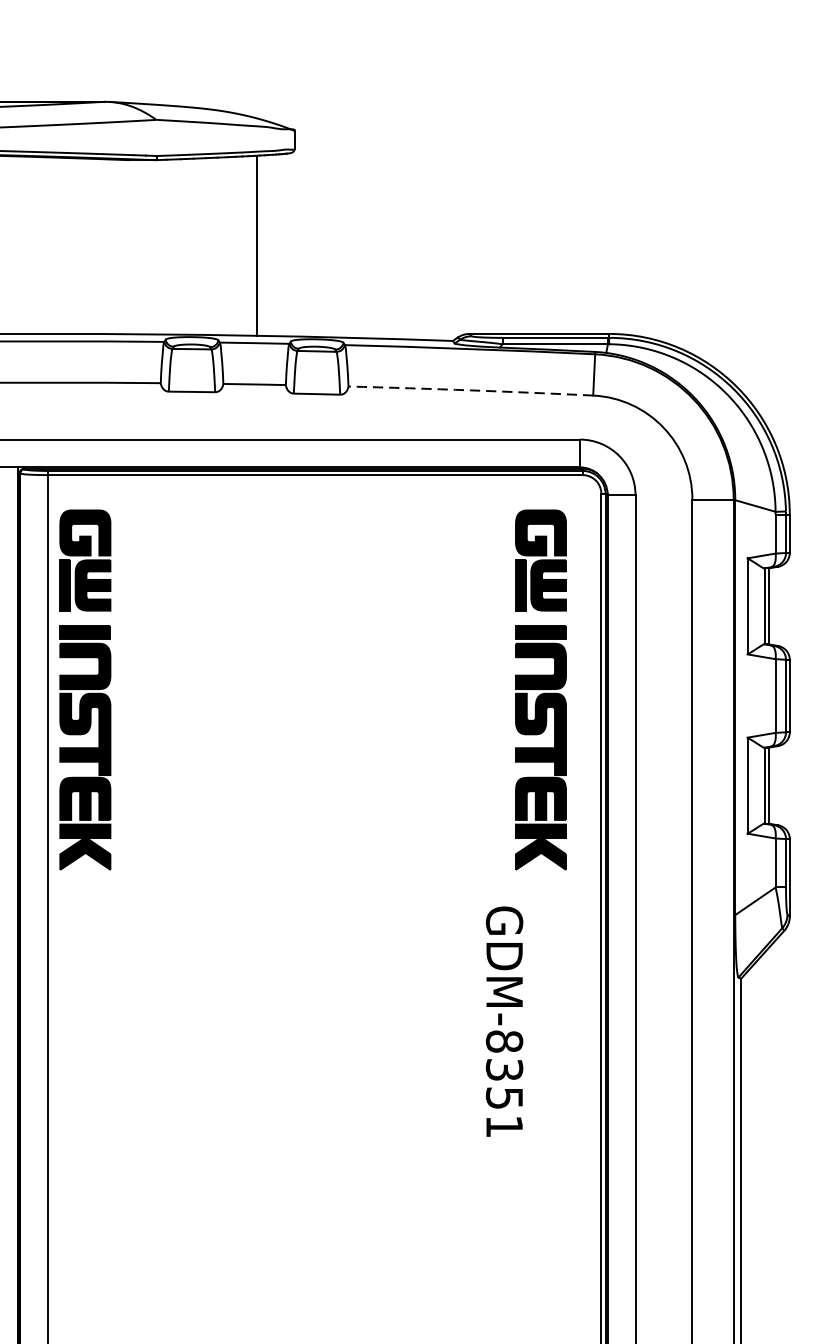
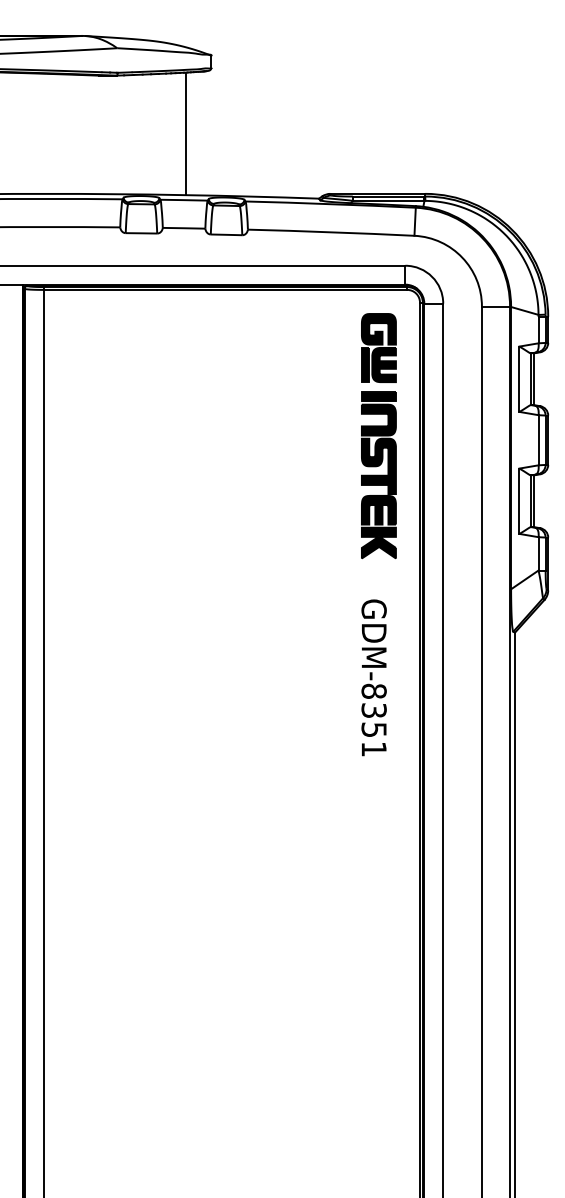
arc: (471, 390) -> (331, 232), dashed -> solid
part: (84, 690) -> (68, 436), removed
text: (503, 1021) -> (373, 677), moved

